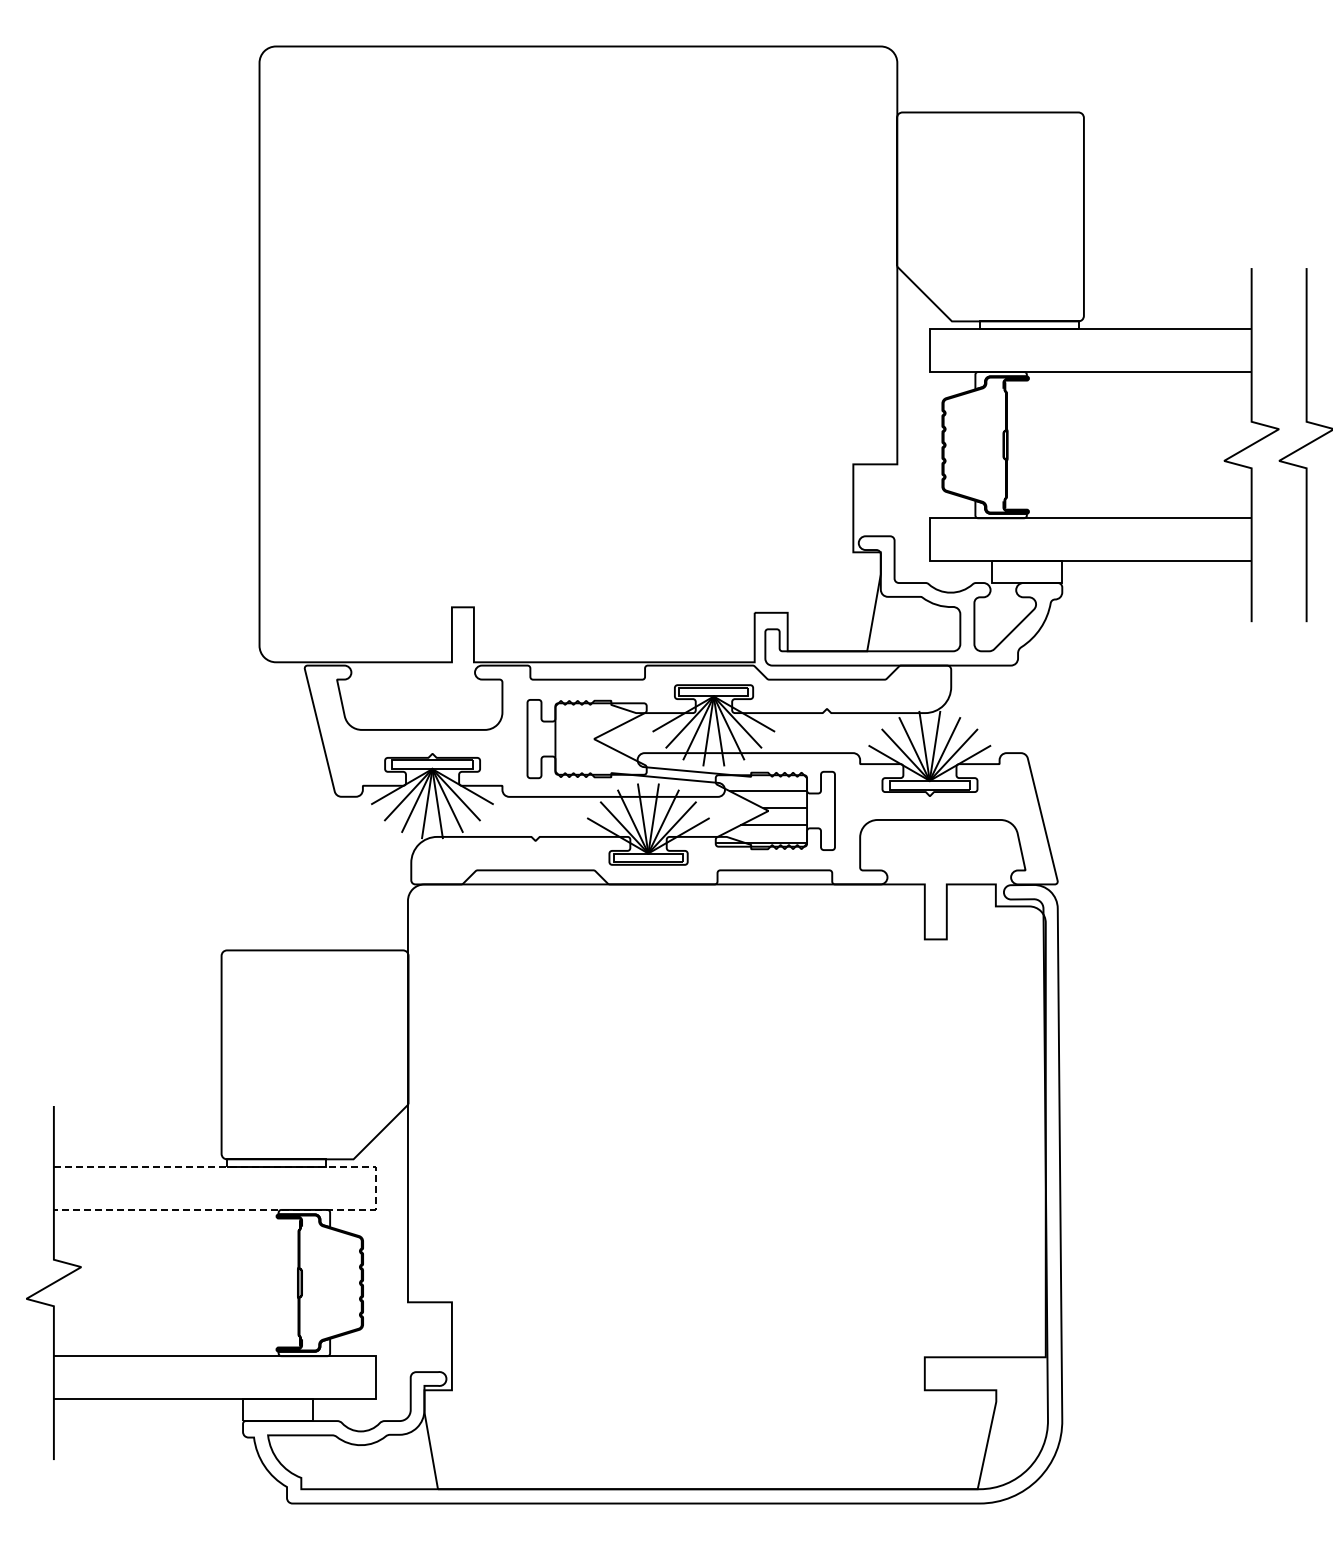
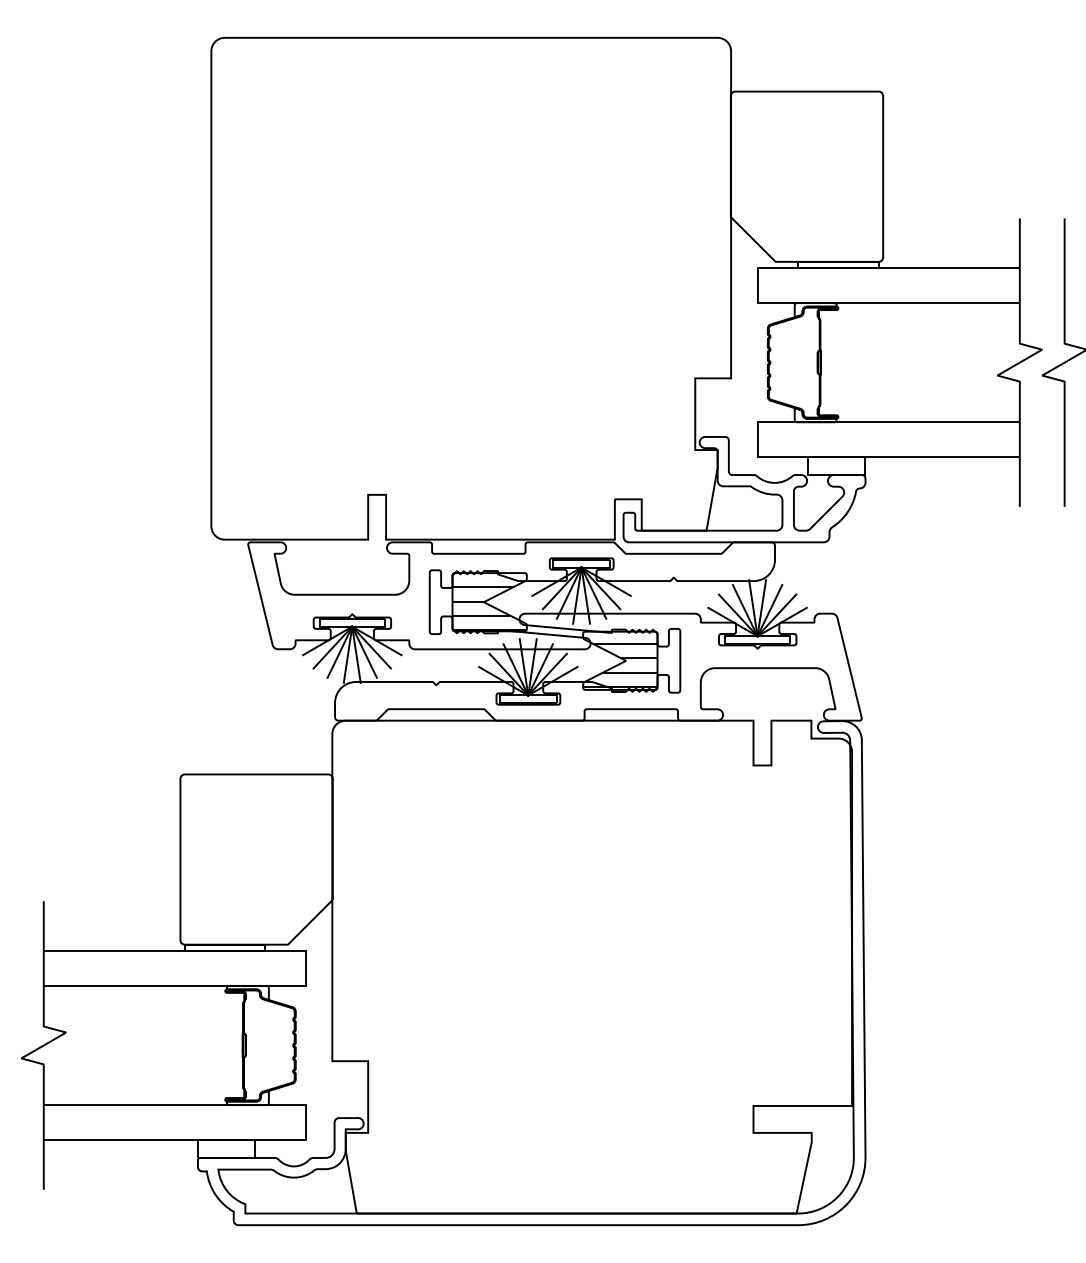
hatch: (600, 746) -> (489, 608), added
line: (375, 1188) -> (305, 968), dashed -> solid

